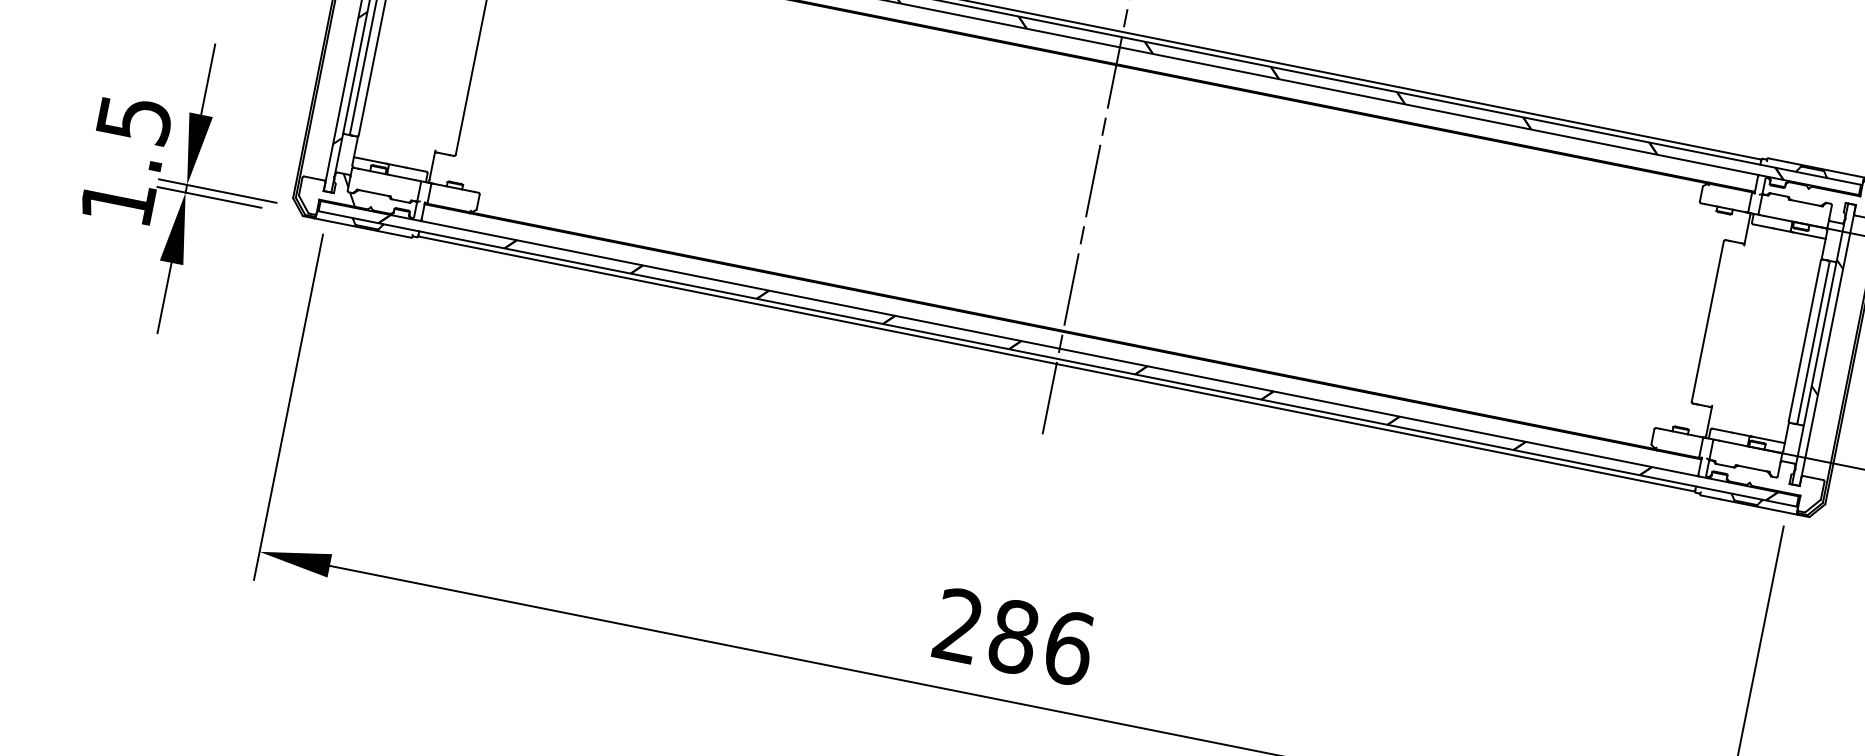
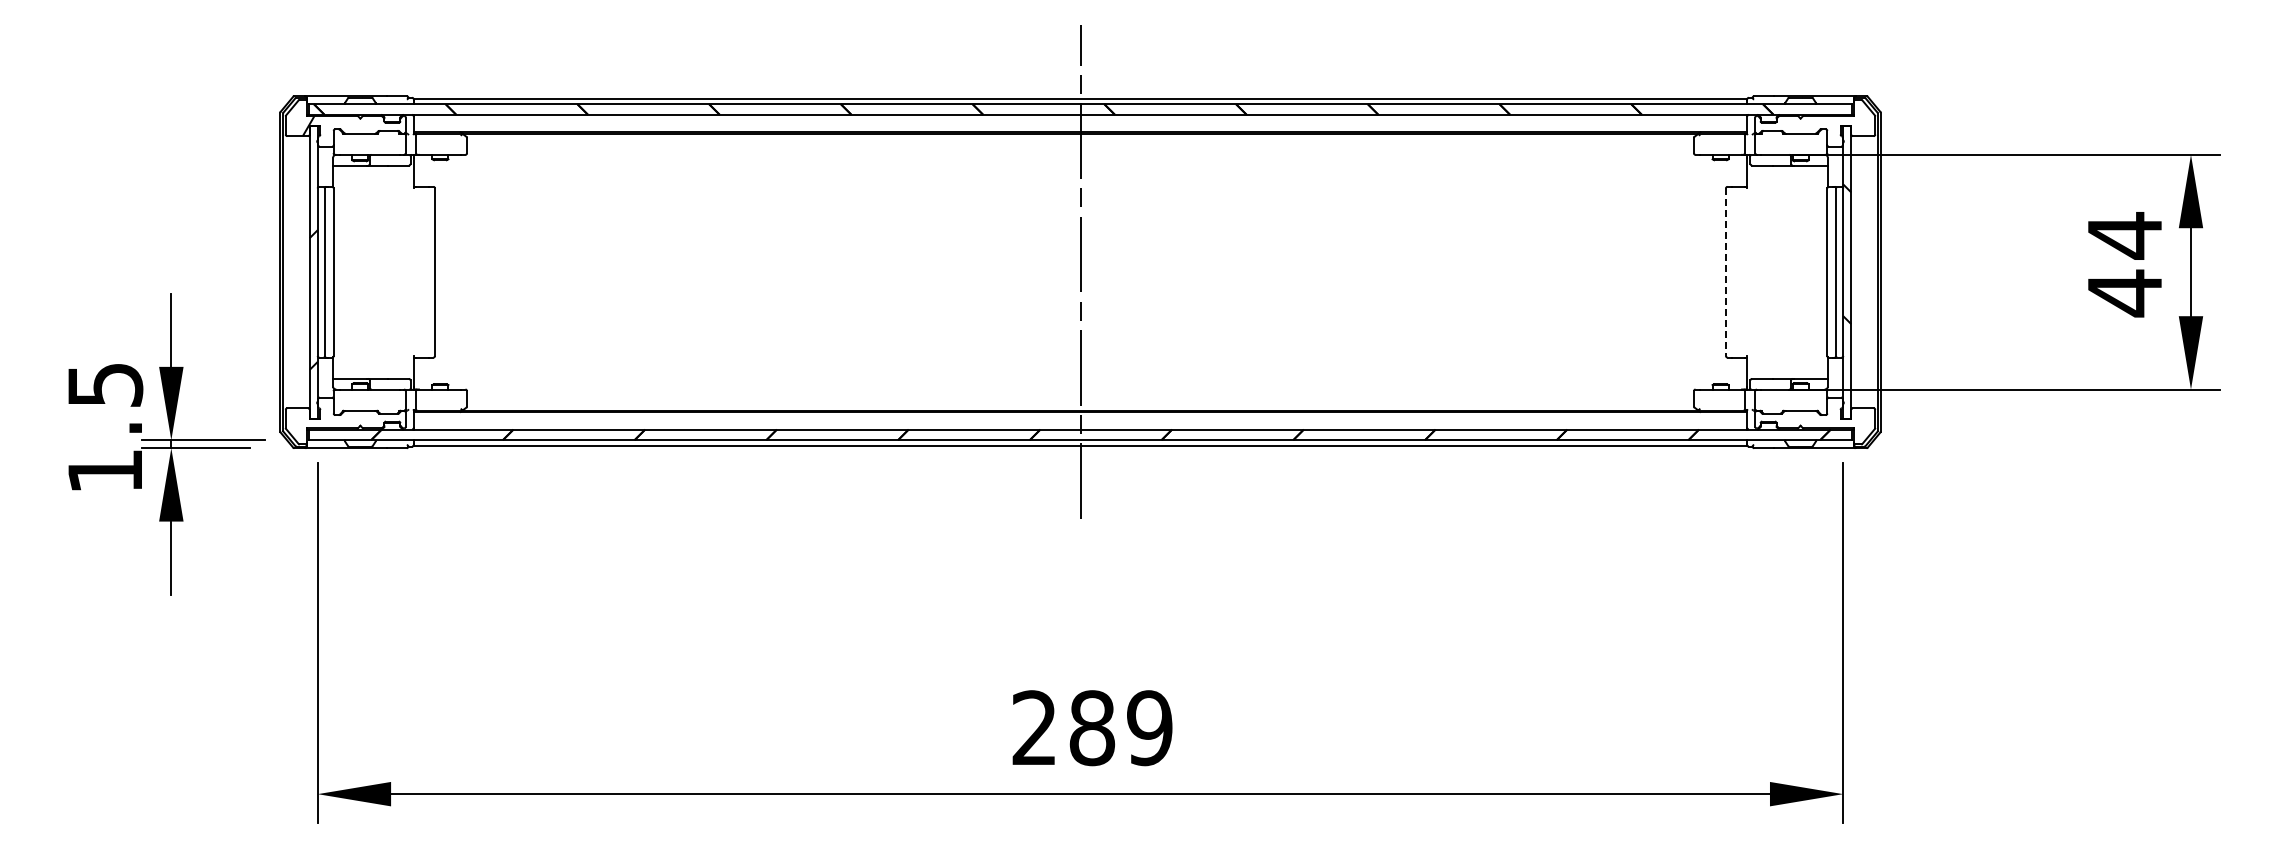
hatch: (349, 189) -> (335, 412), removed
line: (1707, 321) -> (1725, 272), solid -> dashed
text: (1069, 648) -> (1150, 728), 286 -> 289

